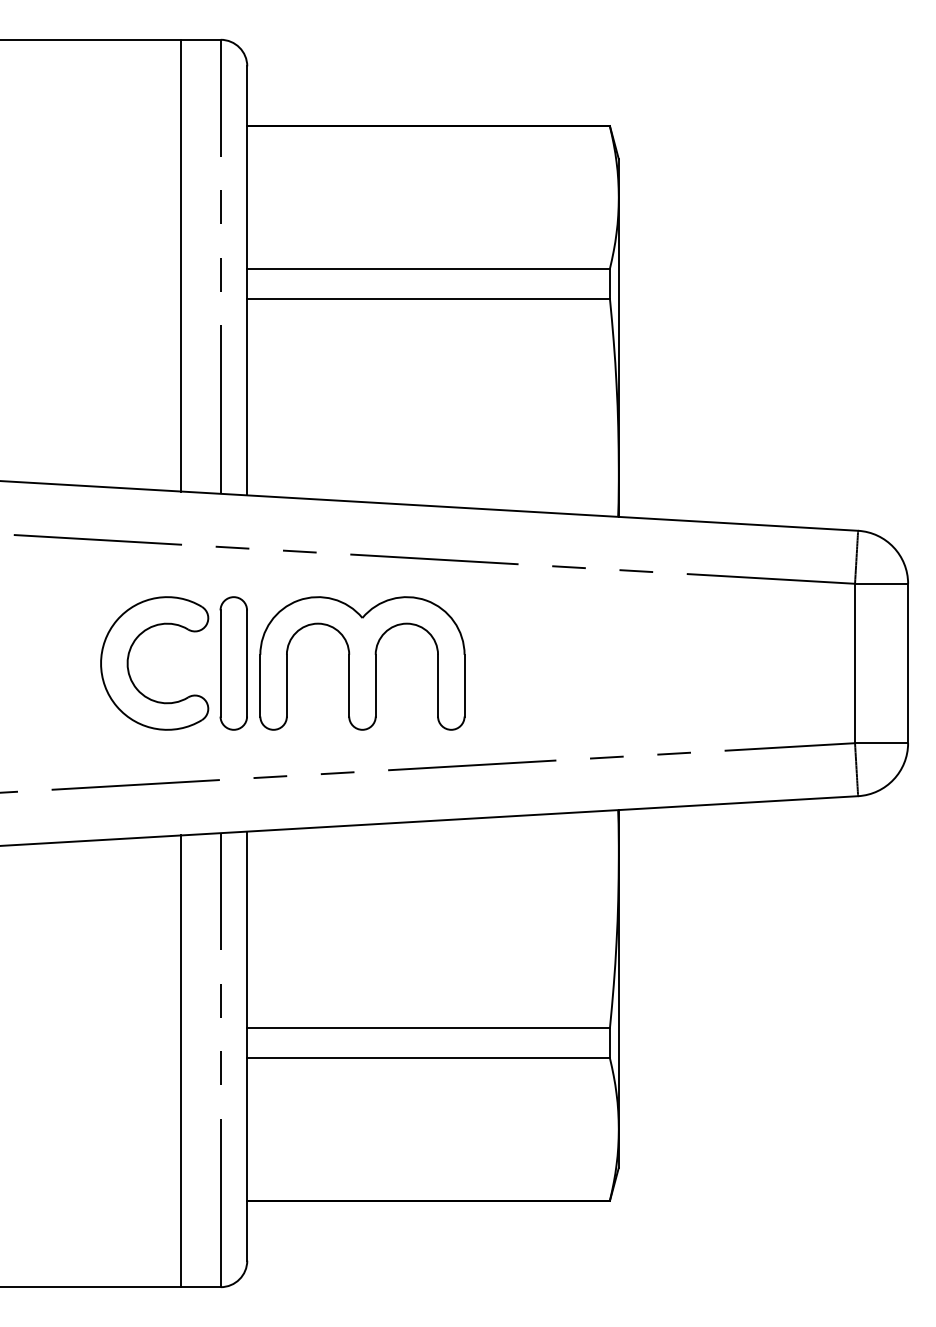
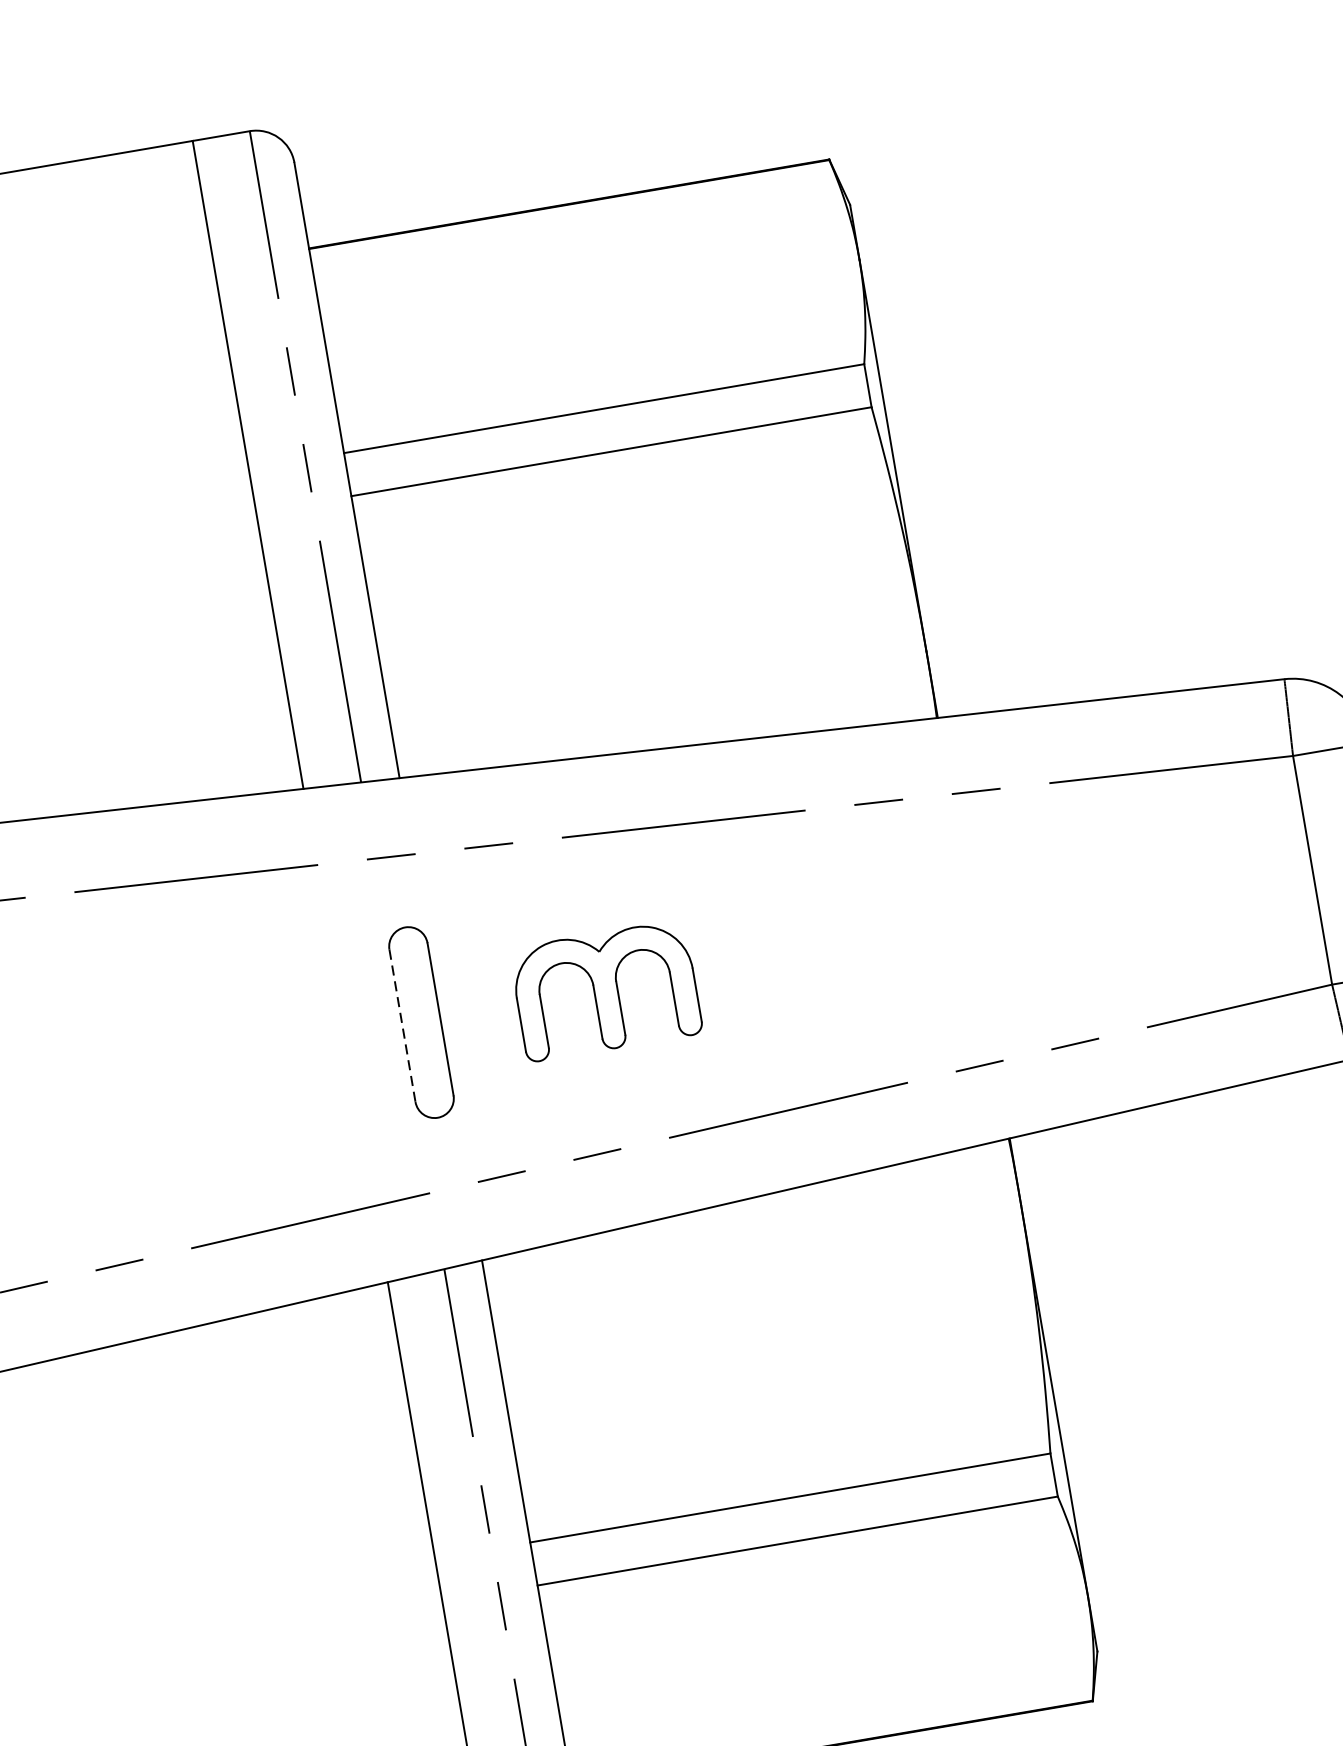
part: (129, 657) -> (270, 1039), removed
line: (220, 663) -> (402, 1025), solid -> dashed
part: (362, 663) -> (606, 991), size x0.6

